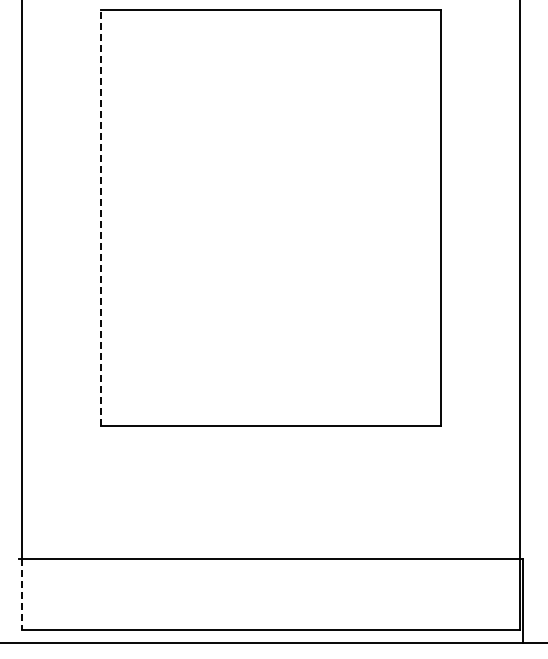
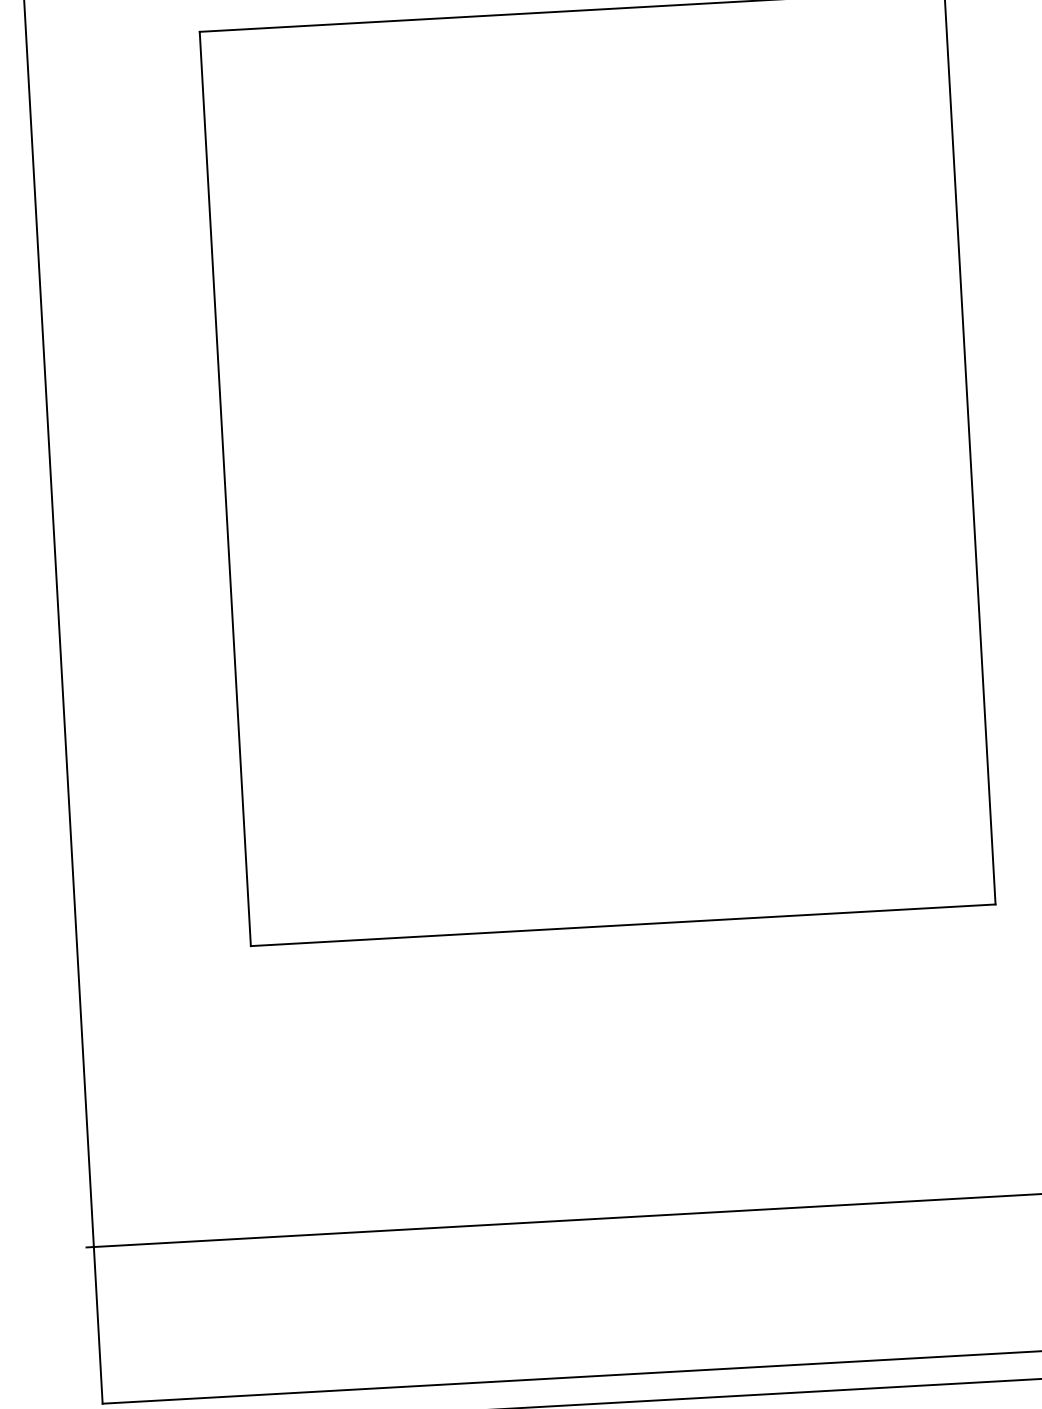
line: (101, 217) -> (225, 488), dashed -> solid
line: (22, 594) -> (98, 1324), dashed -> solid

